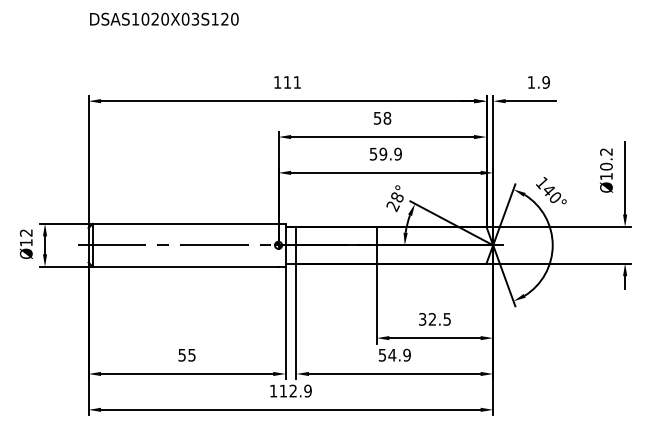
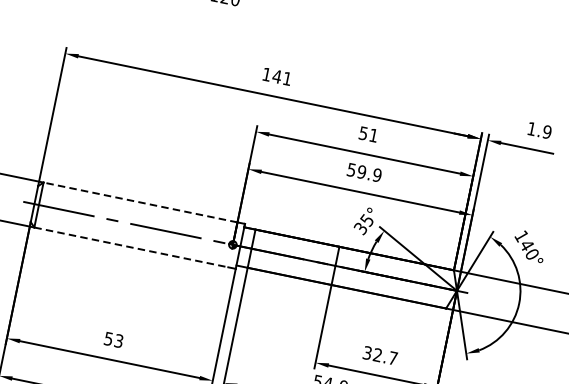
text: (287, 82) -> (277, 76), 111 -> 141
text: (387, 117) -> (374, 134), 58 -> 51
text: (394, 201) -> (363, 223), 28° -> 35°
line: (185, 223) -> (140, 202), solid -> dashed
line: (185, 266) -> (131, 247), solid -> dashed
text: (446, 319) -> (392, 358), 32.5 -> 32.7
text: (191, 354) -> (118, 340), 55 -> 53

